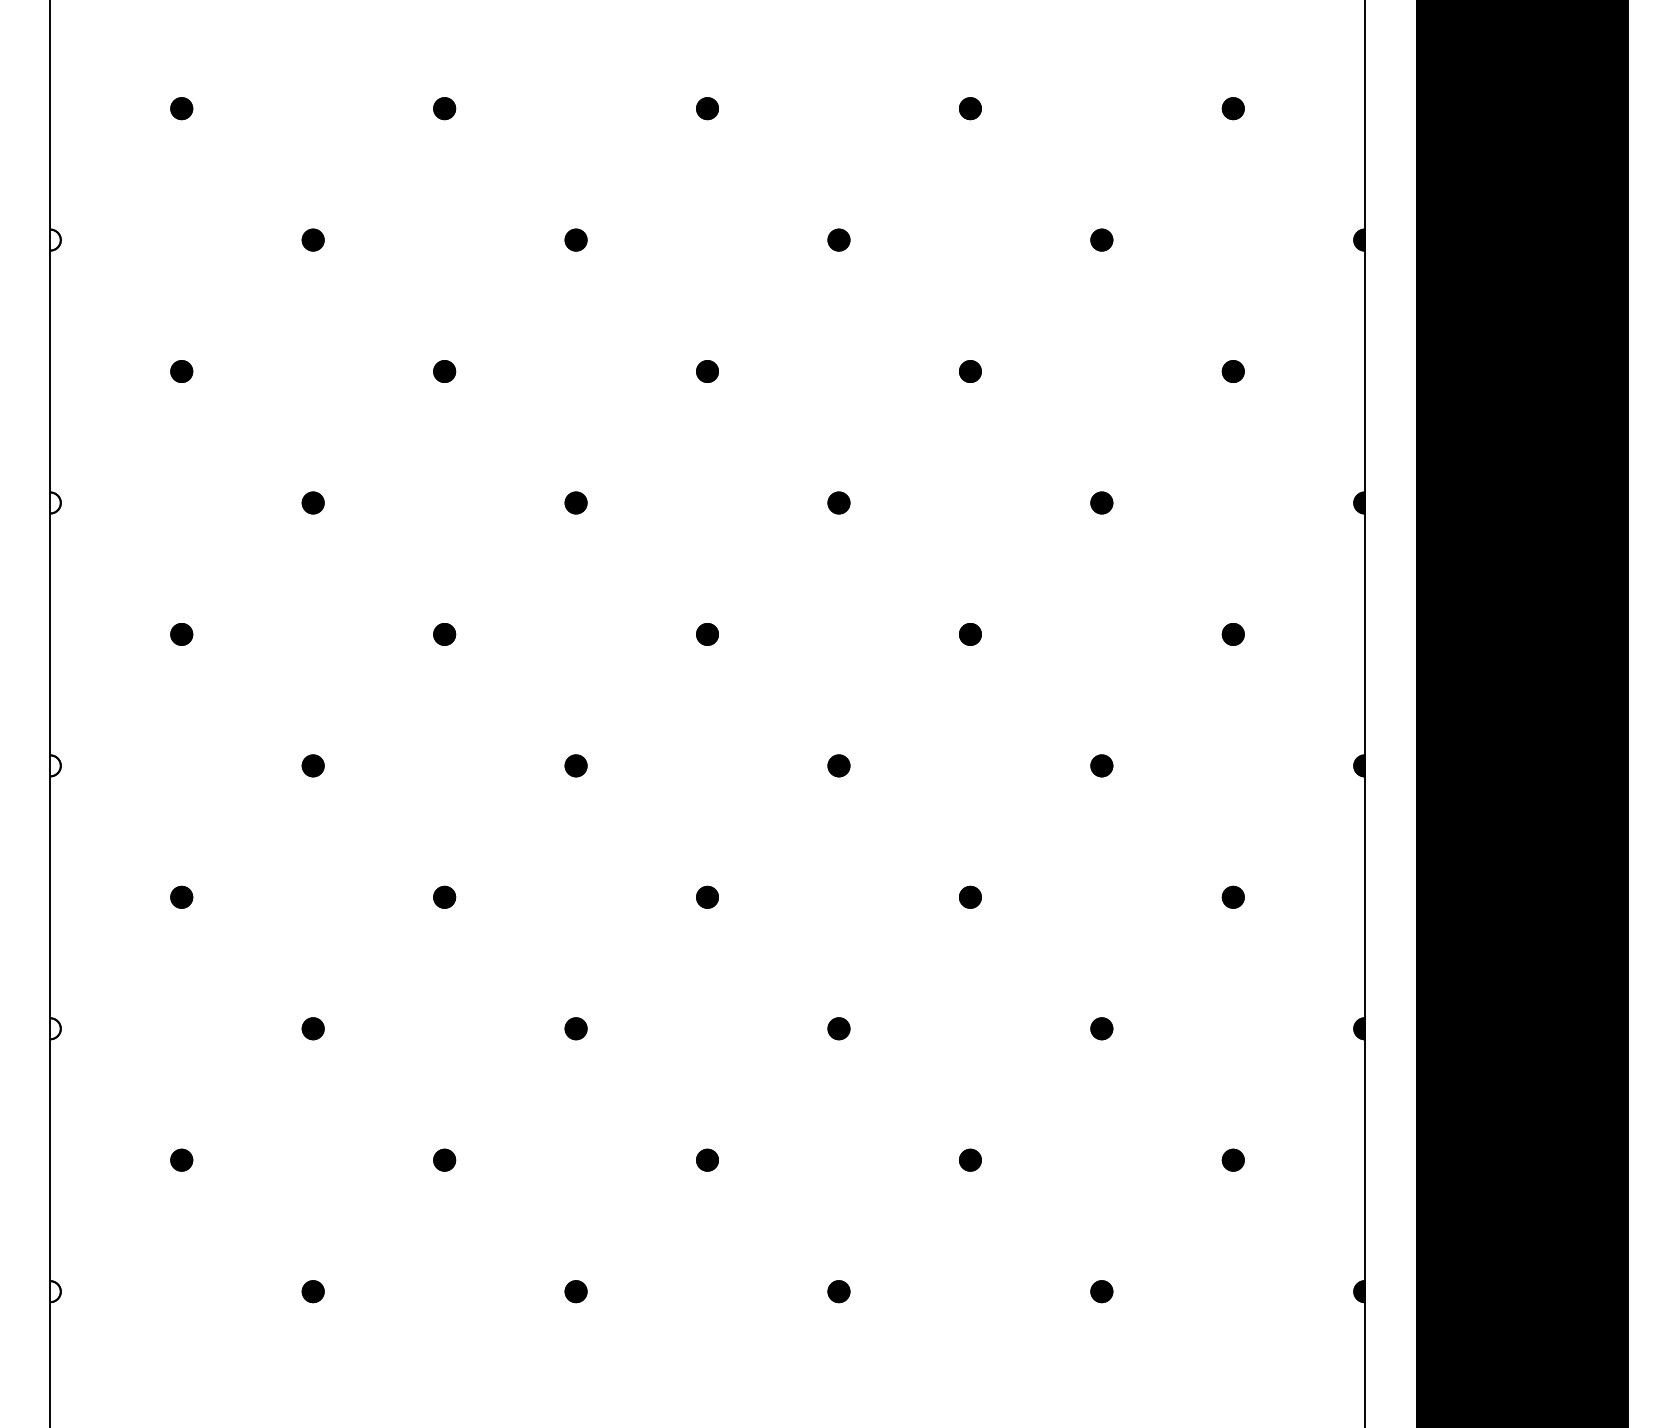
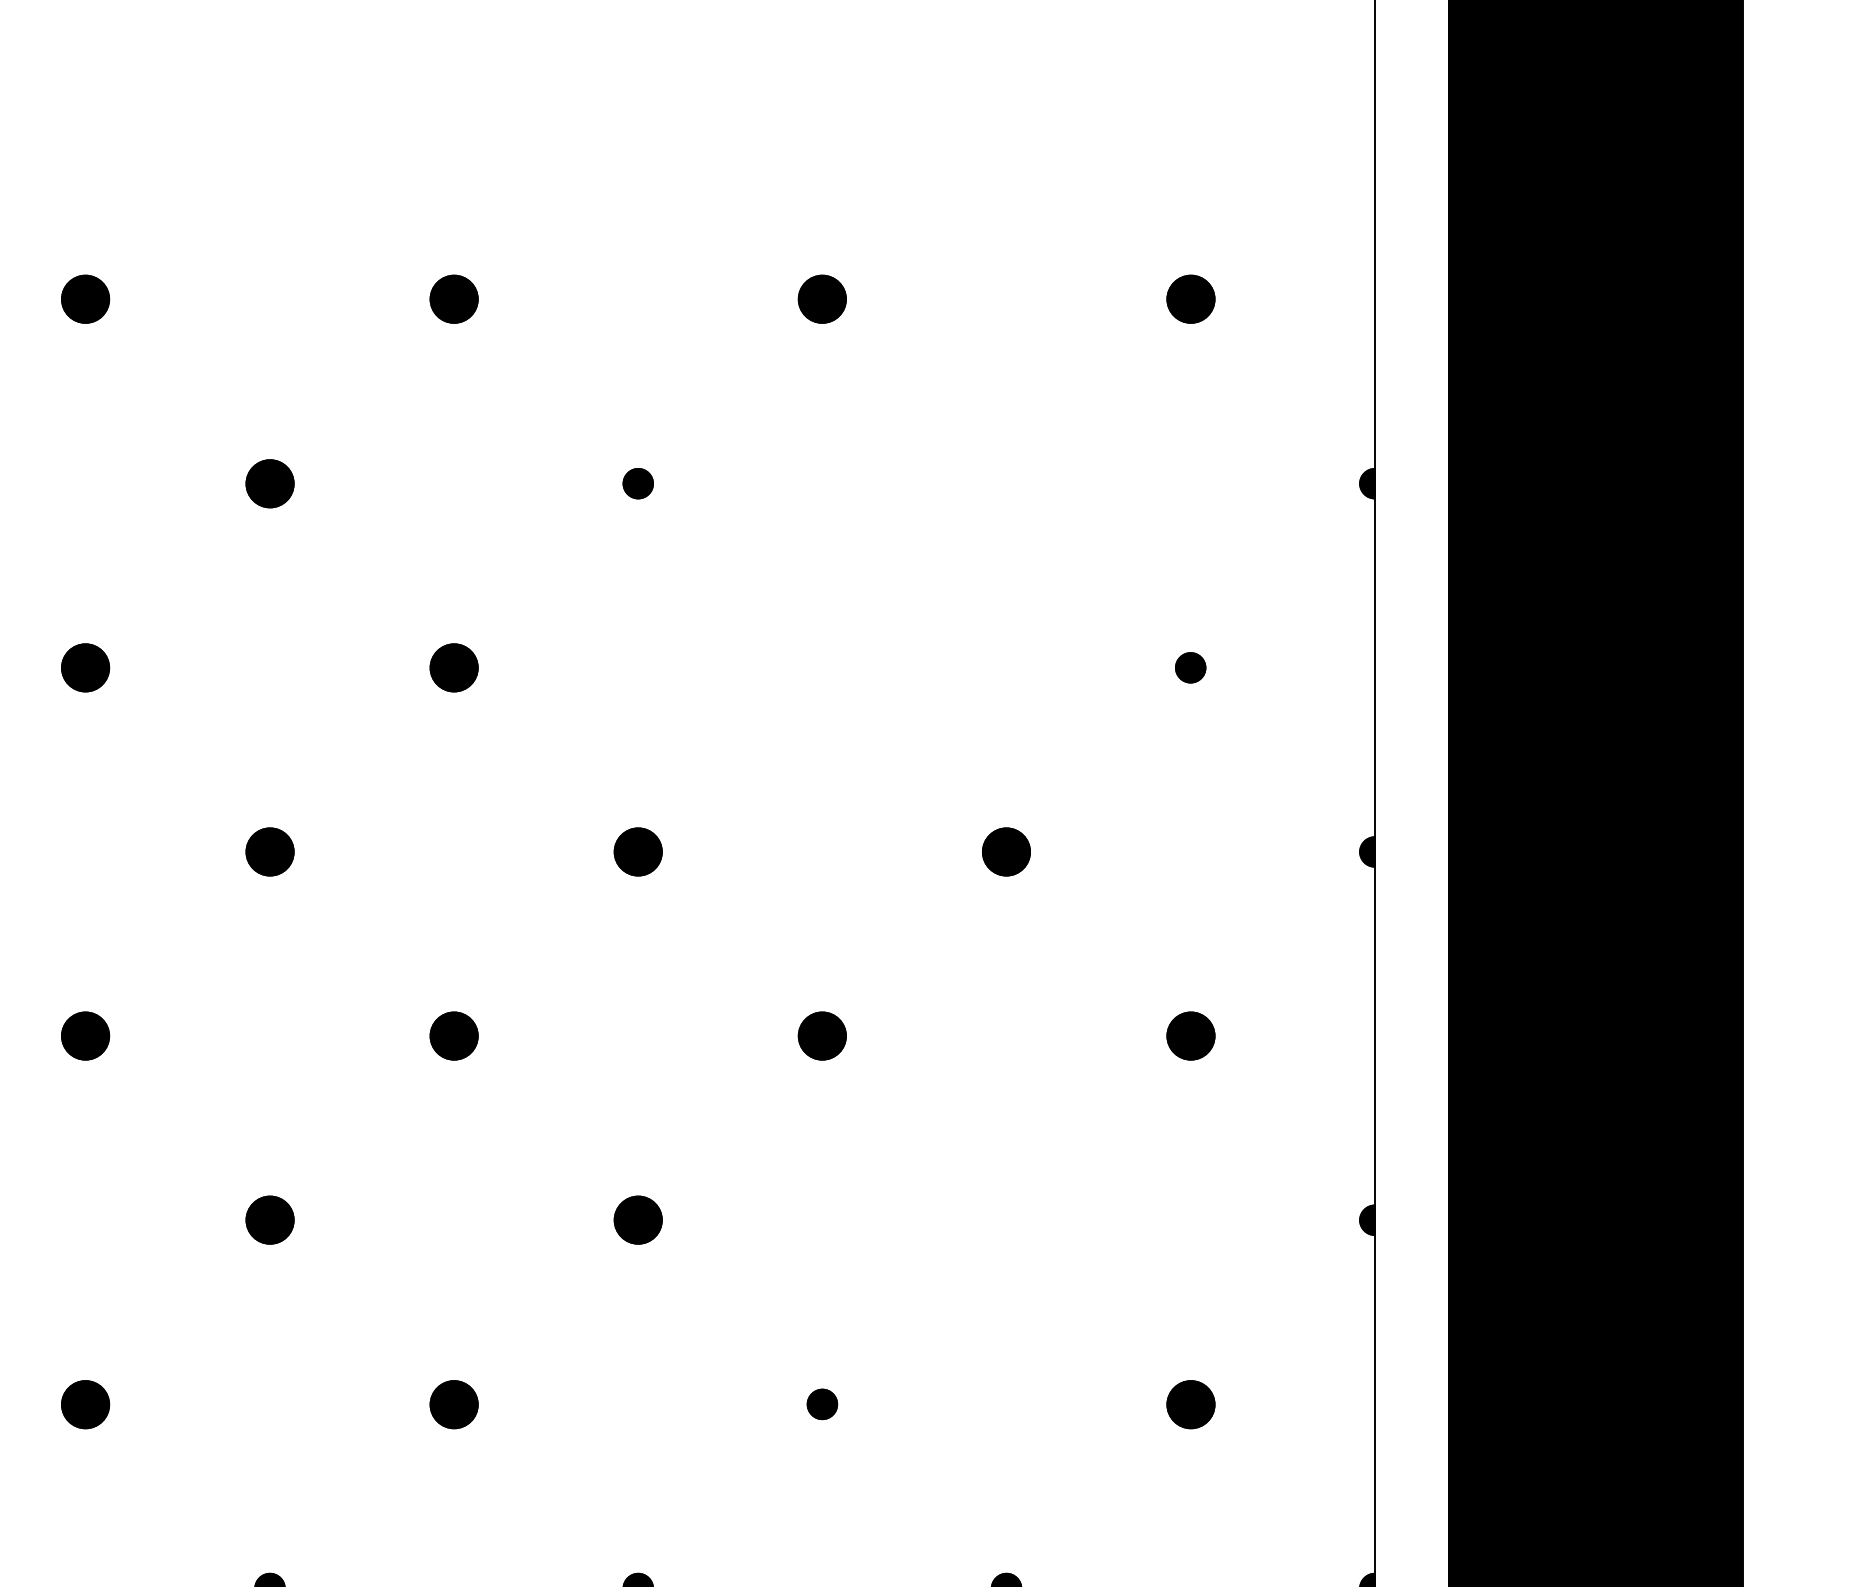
part: (444, 108) -> (85, 299), size x1.6
part: (707, 108) -> (454, 299), size x1.6
part: (970, 108) -> (822, 299), size x1.6
part: (1232, 108) -> (1189, 299), size x1.6
part: (575, 239) -> (269, 482), size x1.6
part: (1101, 239) -> (1006, 482), removed
part: (444, 371) -> (85, 667), size x1.6
part: (707, 371) -> (454, 667), size x1.6
part: (970, 371) -> (822, 667), removed
part: (575, 502) -> (269, 851), size x1.6
part: (838, 502) -> (637, 851), size x1.6
part: (1101, 502) -> (1006, 851), size x1.6
part: (444, 634) -> (85, 1036), size x1.6
part: (707, 634) -> (454, 1036), size x1.6
part: (970, 634) -> (822, 1036), size x1.6
part: (1232, 634) -> (1189, 1036), size x1.6
part: (575, 765) -> (269, 1219), size x1.6
part: (838, 765) -> (637, 1219), size x1.6
part: (1101, 765) -> (1006, 1219), removed
part: (444, 896) -> (85, 1403), size x1.6
part: (707, 896) -> (454, 1403), size x1.6
part: (1232, 896) -> (1189, 1403), size x1.6

